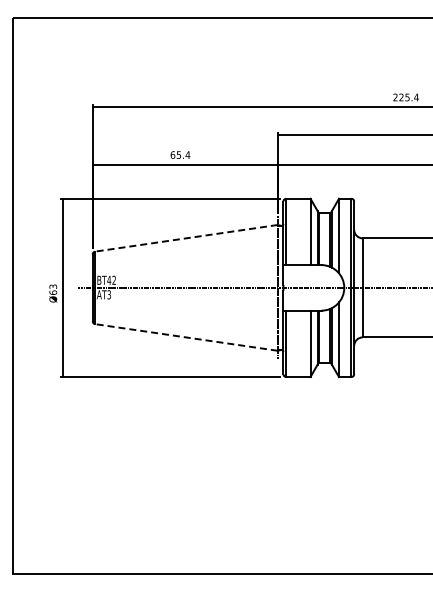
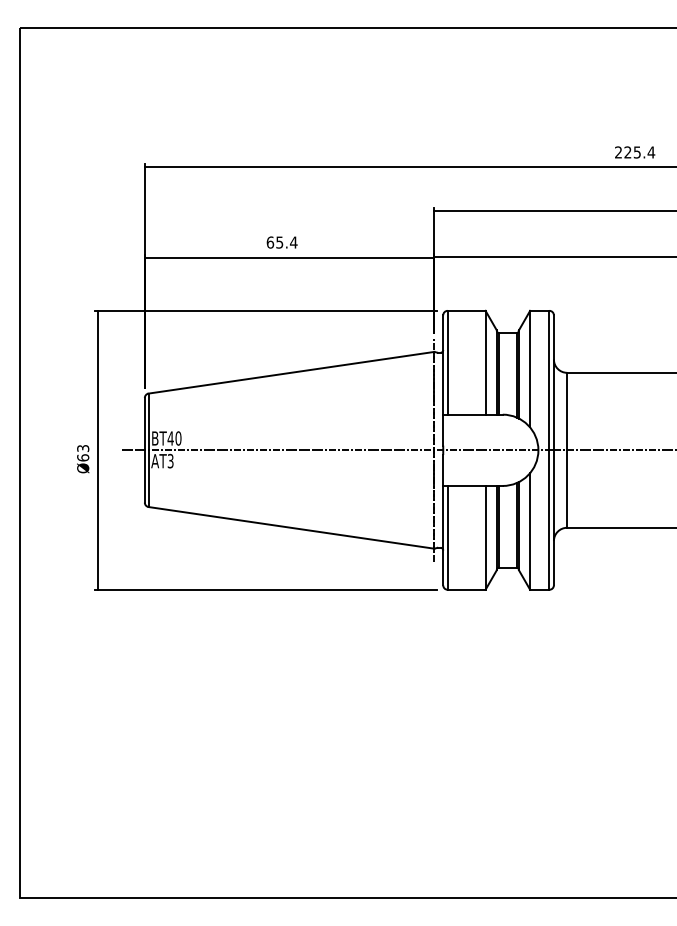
line: (185, 238) -> (290, 373), dashed -> solid
text: (114, 279) -> (178, 437), BT42 -> BT40
line: (185, 337) -> (290, 527), dashed -> solid

